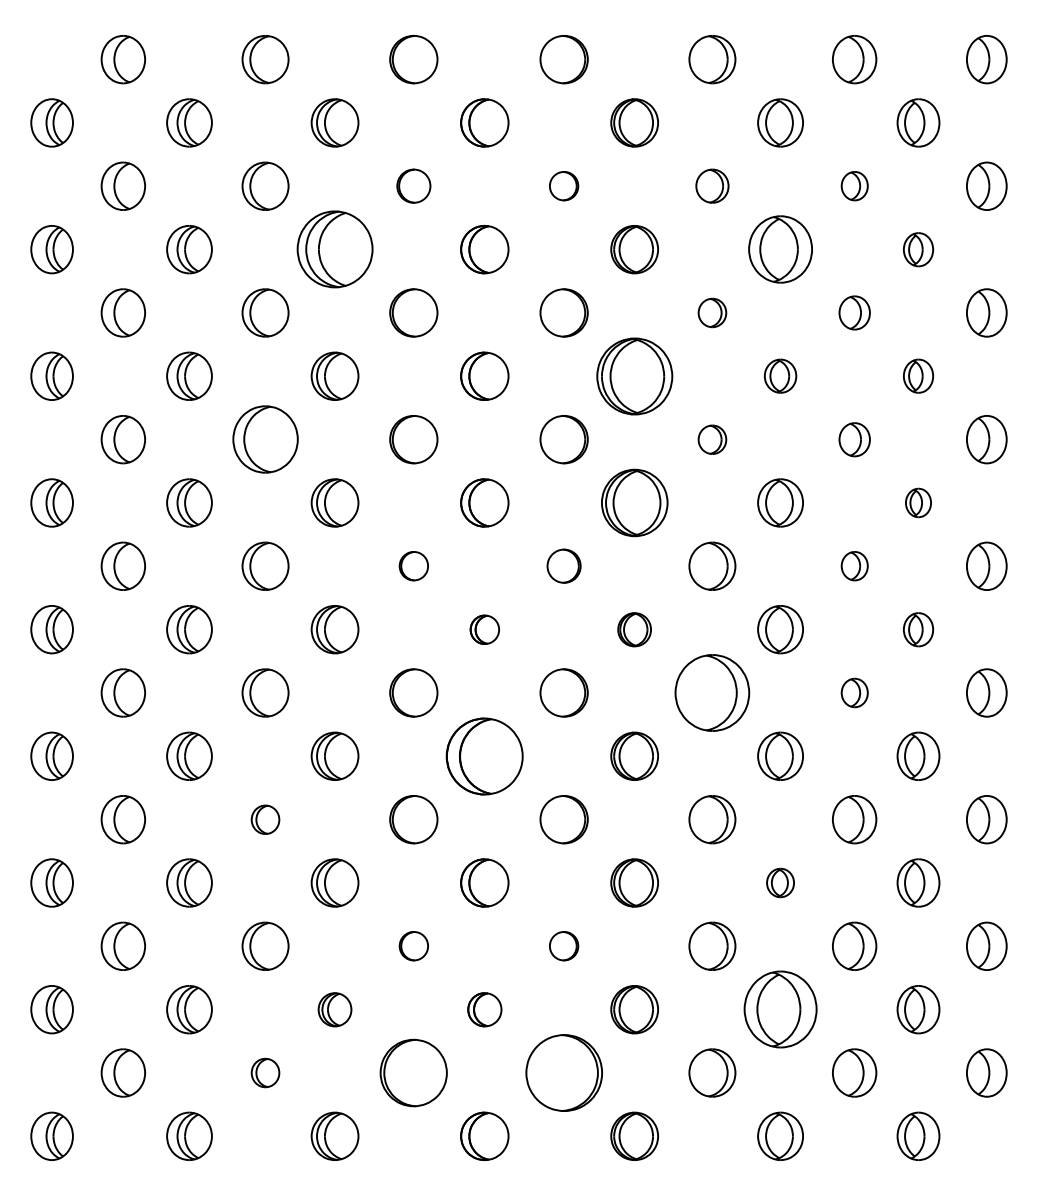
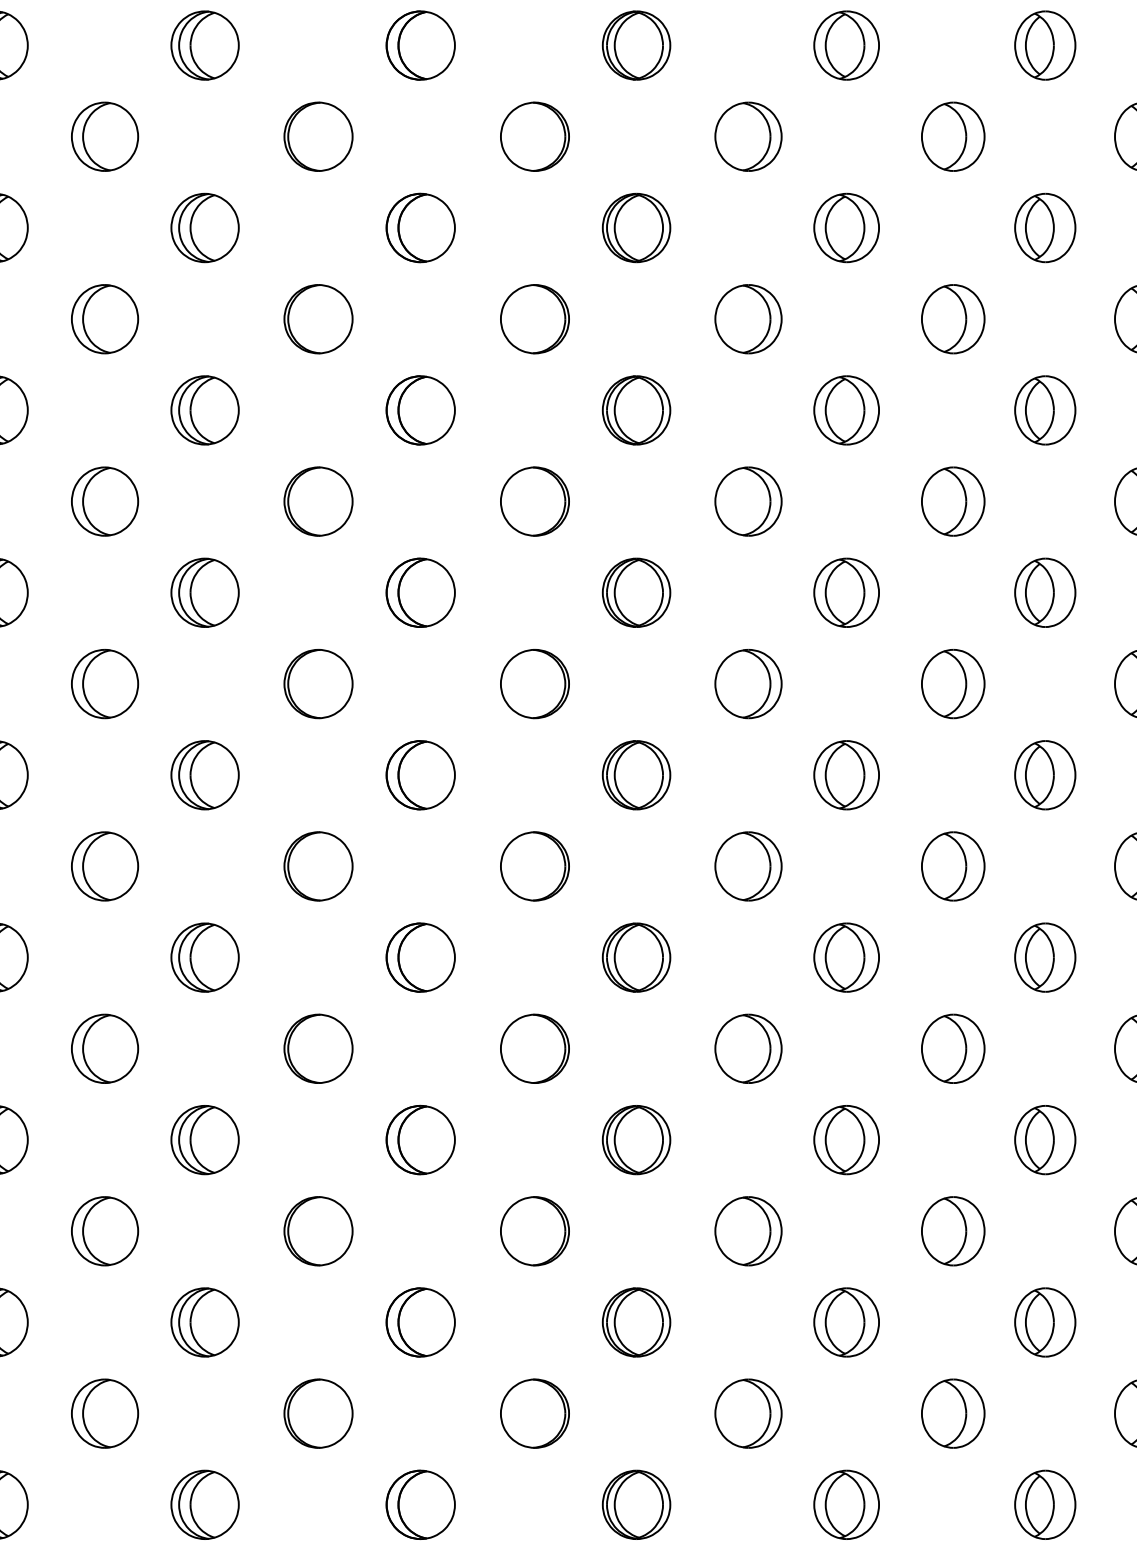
part: (413, 185) -> (318, 135), size x1.43
part: (563, 185) -> (534, 135), size x1.67
part: (712, 185) -> (748, 135), size x1.43
part: (854, 185) -> (953, 135), size x1.67
part: (334, 249) -> (204, 227), size x0.62
part: (780, 249) -> (846, 227), size x0.71
part: (918, 249) -> (1045, 227), size x1.43
part: (712, 312) -> (748, 318), size x1.67
part: (854, 312) -> (953, 318), size x1.43
part: (634, 375) -> (636, 409), size x0.62
part: (780, 375) -> (846, 409), size x1.43
part: (918, 375) -> (1045, 409), size x1.43
part: (265, 439) -> (104, 501), size x0.71
part: (712, 439) -> (748, 501), size x1.67
part: (854, 439) -> (953, 501), size x1.43
part: (634, 502) -> (636, 592), size x0.71
part: (918, 502) -> (1045, 592), size x1.67
part: (413, 565) -> (318, 682), size x1.67
part: (563, 565) -> (534, 682), size x1.43
part: (854, 565) -> (953, 682), size x1.67
part: (484, 629) -> (420, 775), size x1.67
part: (634, 629) -> (636, 775), size x1.43
part: (918, 629) -> (1045, 775), size x1.43
part: (712, 692) -> (748, 865), size x0.62
part: (854, 692) -> (953, 865), size x1.67
part: (484, 755) -> (420, 956), size x0.62
part: (265, 819) -> (104, 1048), size x1.67
part: (780, 882) -> (846, 1139), size x1.67
part: (413, 945) -> (318, 1230), size x1.67
part: (563, 945) -> (534, 1230), size x1.67
part: (334, 1009) -> (204, 1322), size x1.43
part: (484, 1009) -> (420, 1322), size x1.43
part: (780, 1009) -> (846, 1322), size x0.62
part: (265, 1072) -> (104, 1412), size x1.67
part: (413, 1072) -> (318, 1412), size x0.71
part: (563, 1072) -> (534, 1412), size x0.62

